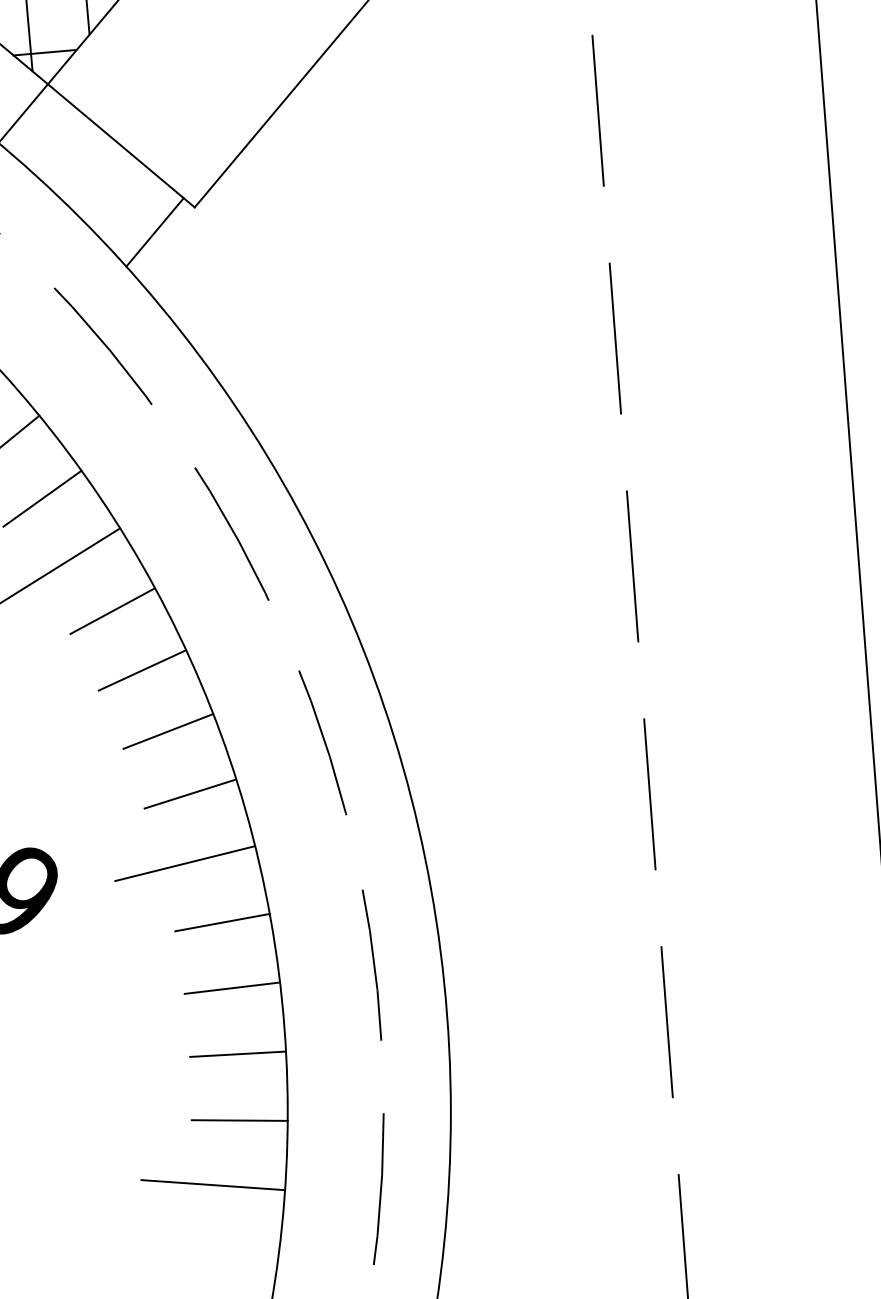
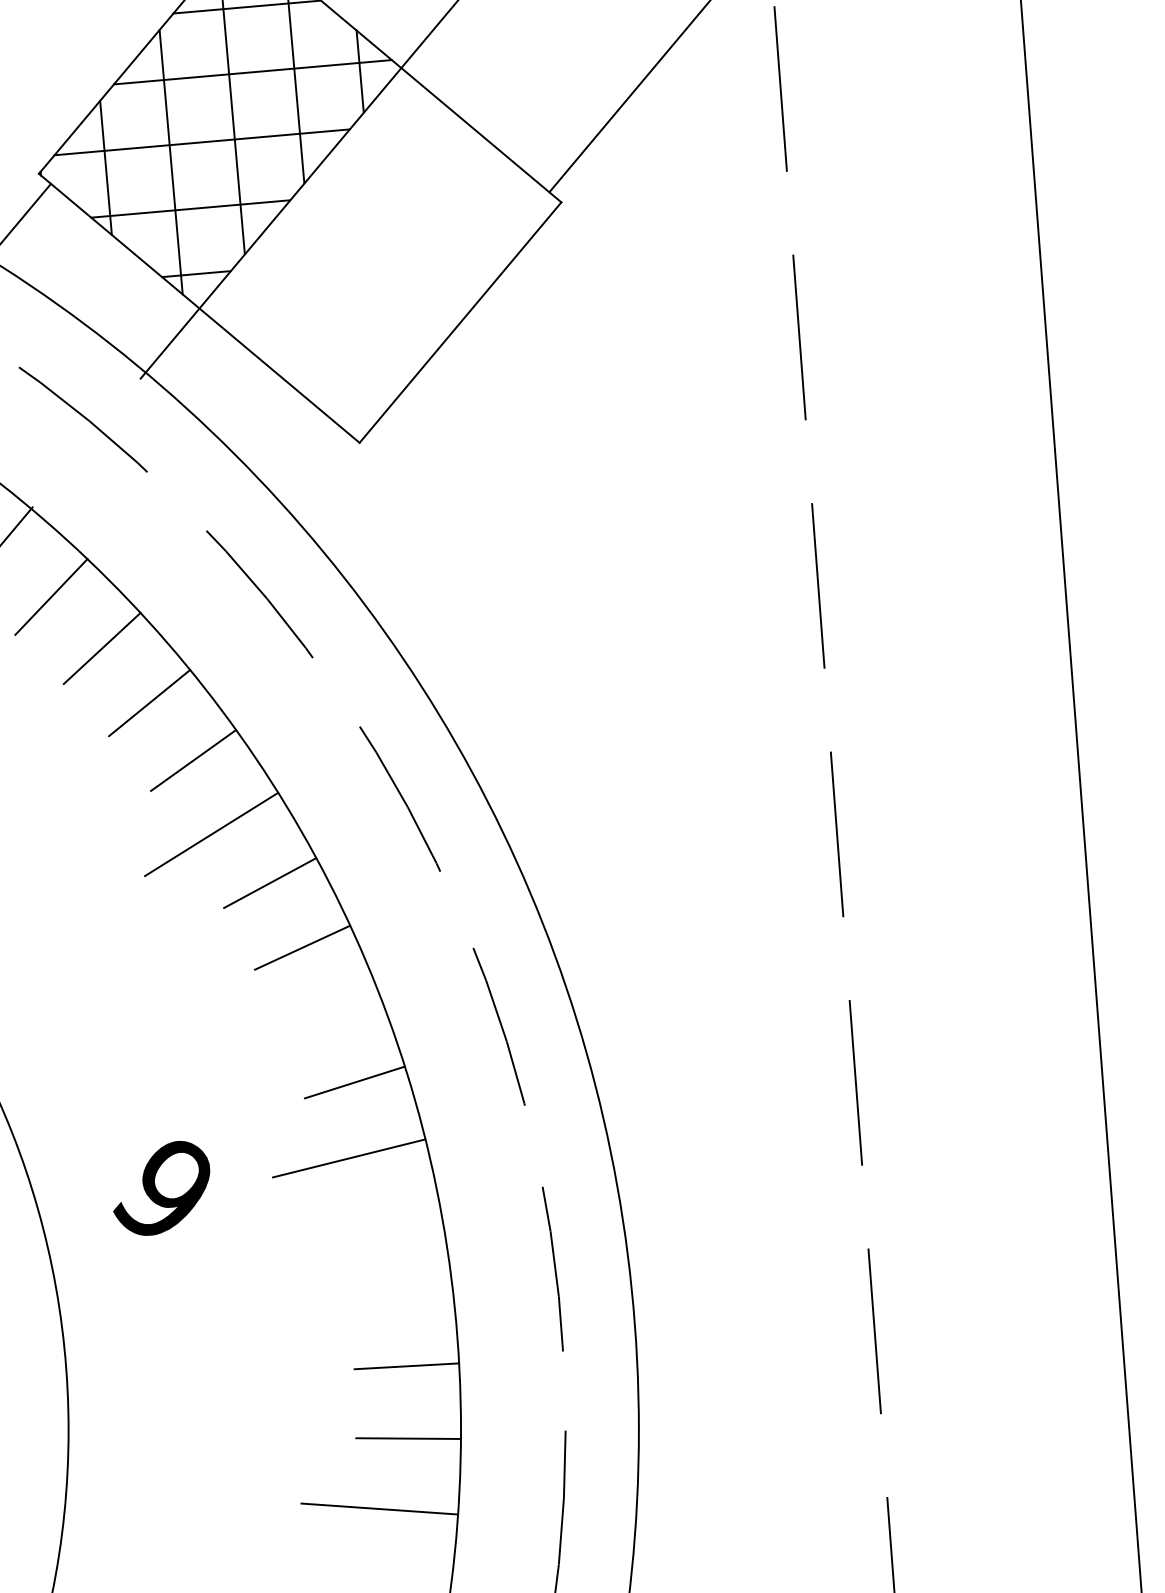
line: (155, 231) -> (316, 469), removed
line: (168, 731) -> (330, 1014), removed
line: (222, 922) -> (389, 1222), removed
line: (232, 988) -> (400, 1294), removed

